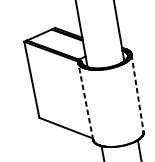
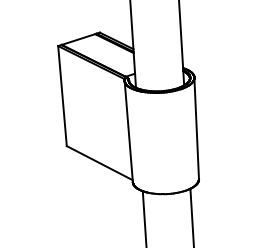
line: (137, 93) -> (196, 128), dashed -> solid
line: (85, 101) -> (128, 131), dashed -> solid

